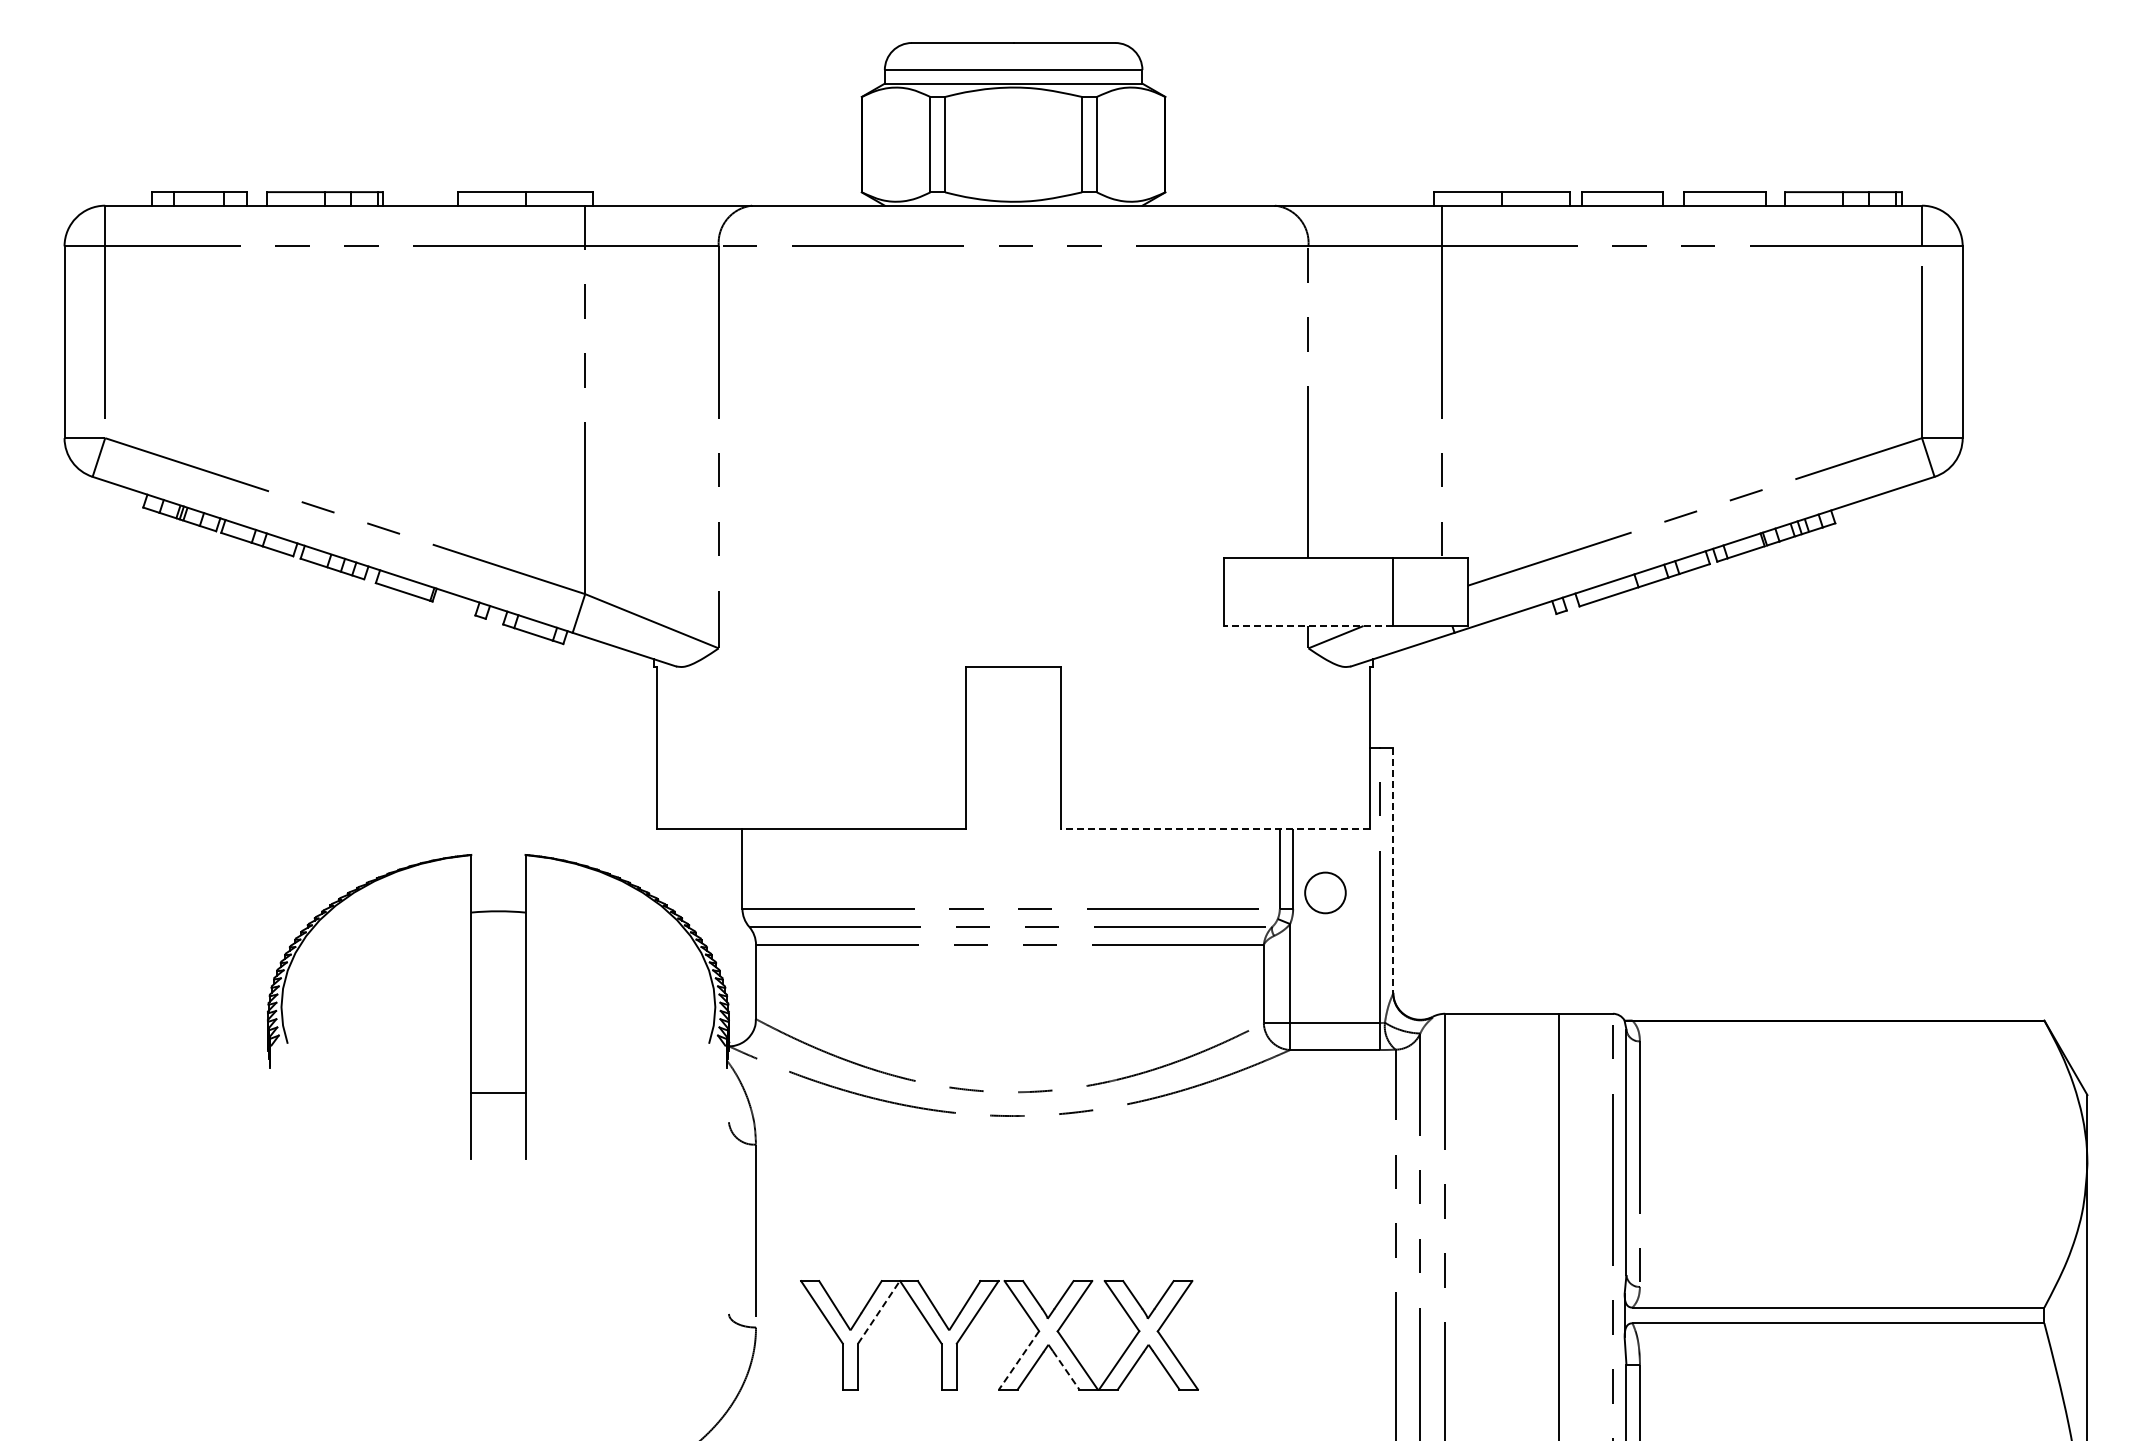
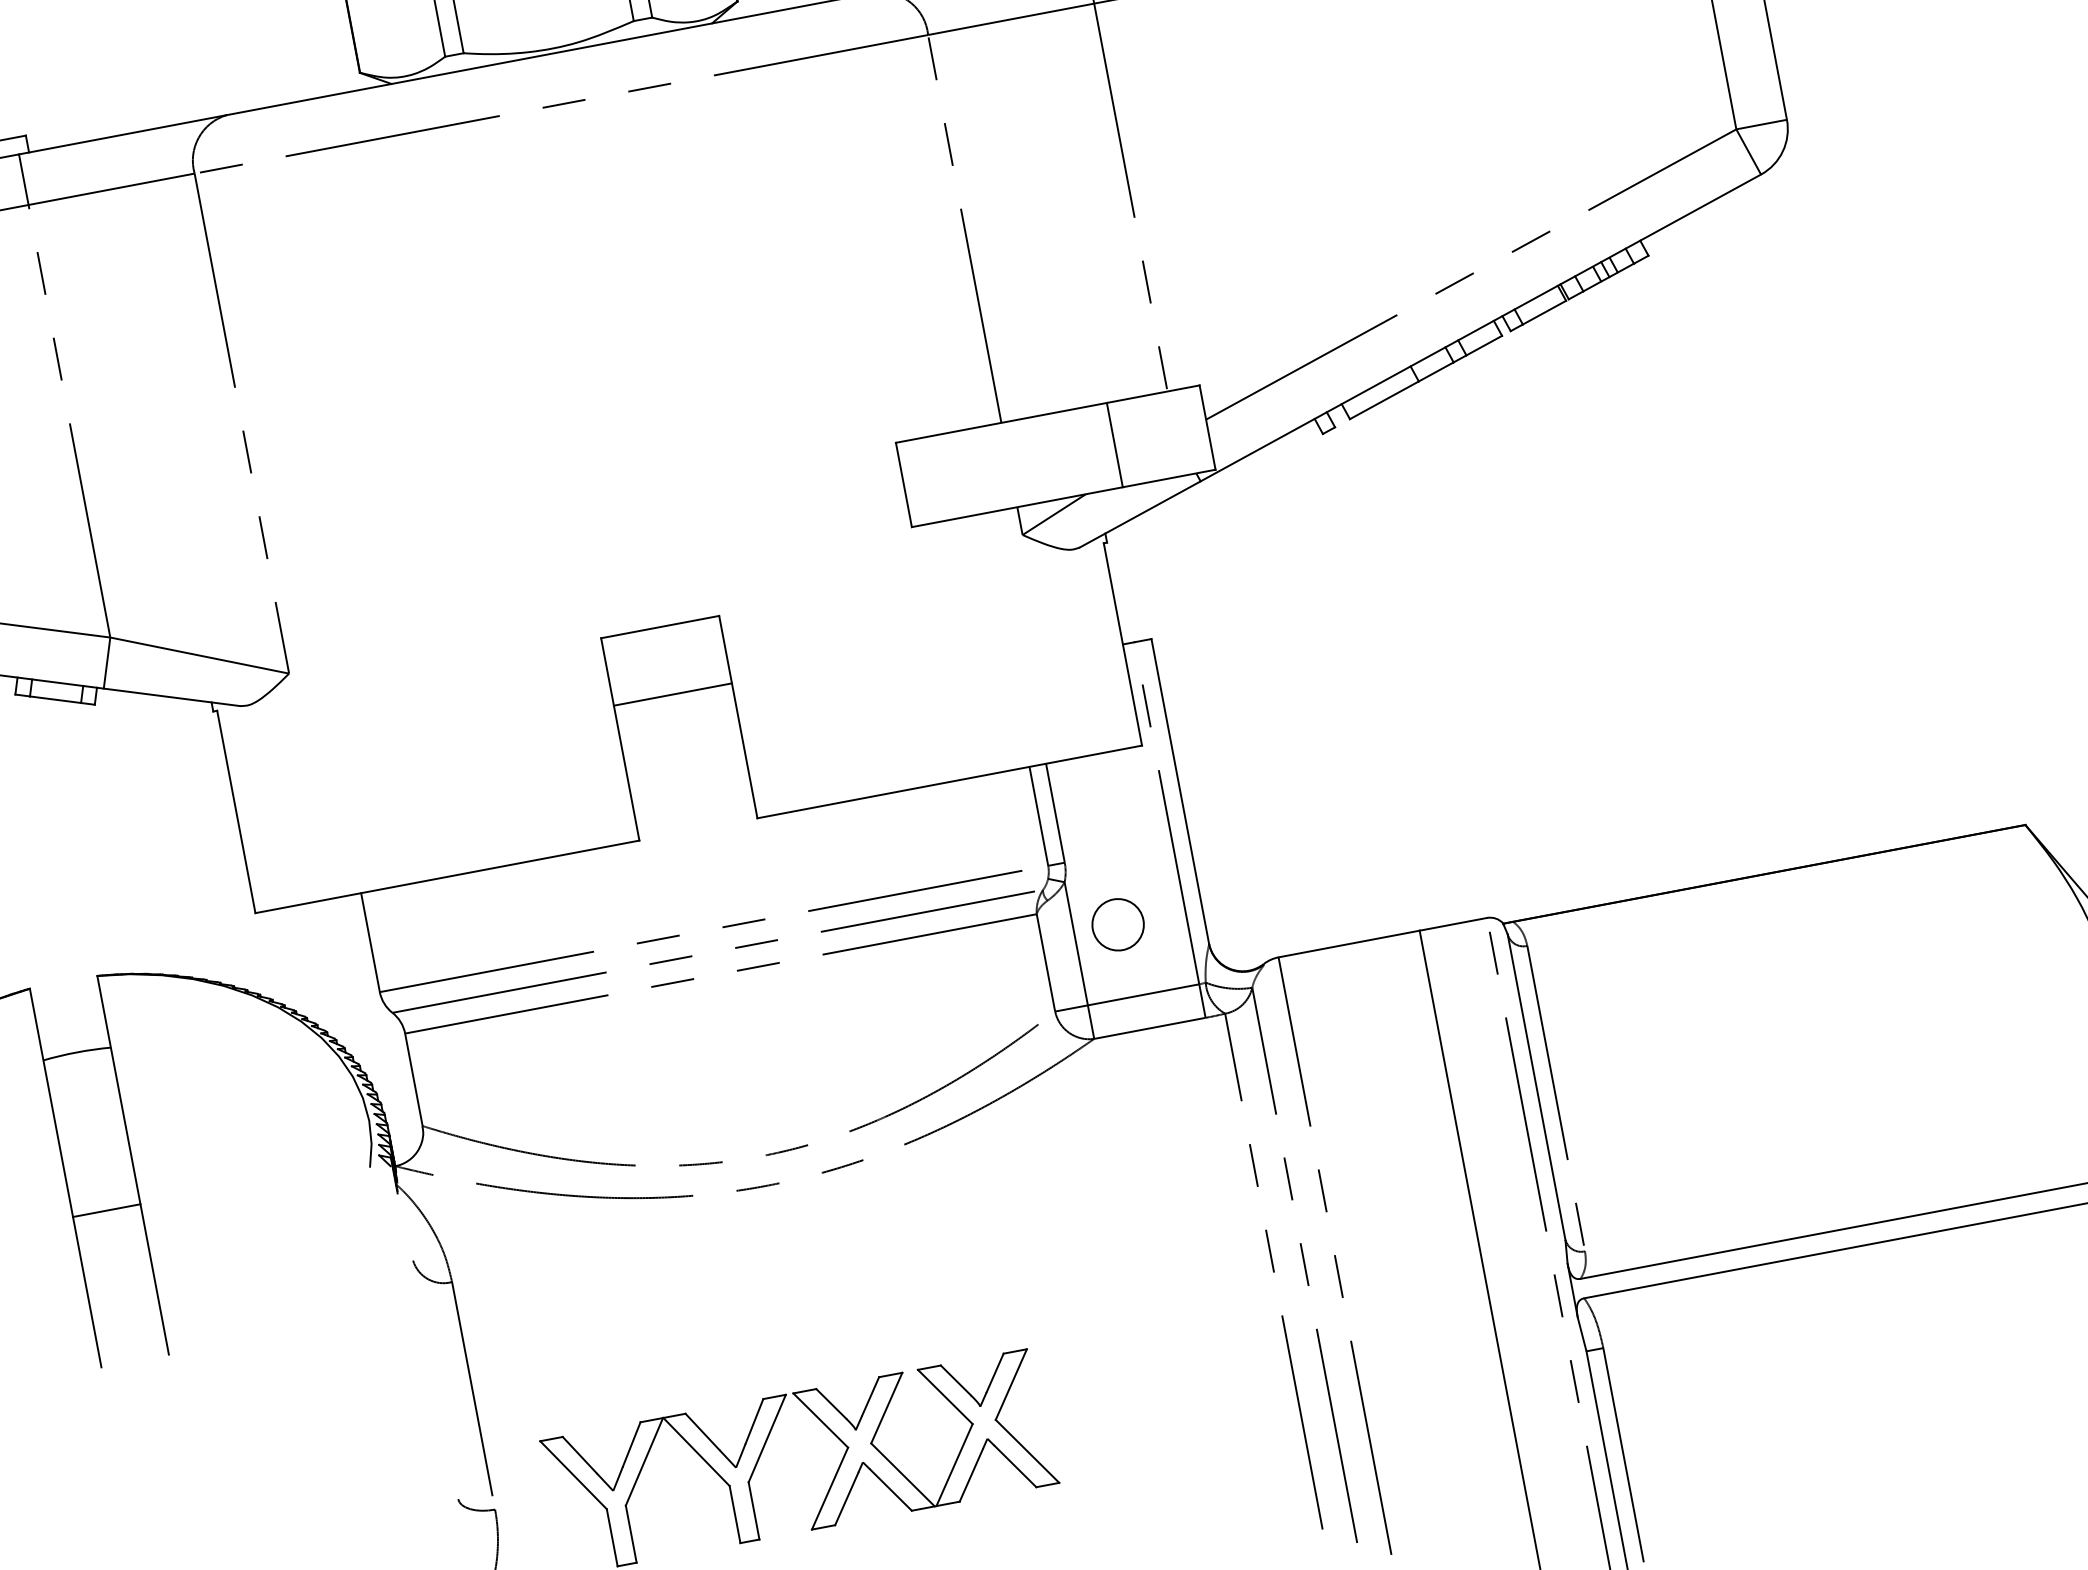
line: (1308, 626) -> (1017, 507), dashed -> solid
line: (1013, 720) -> (672, 694), added
line: (1215, 829) -> (949, 782), dashed -> solid
line: (1393, 870) -> (1180, 791), dashed -> solid
circle: (1325, 892) -> (1118, 924), moved
line: (498, 1092) -> (106, 1210), moved
line: (878, 1312) -> (643, 1462), dashed -> solid
line: (1018, 1360) -> (829, 1488), dashed -> solid
line: (1066, 1370) -> (891, 1490), dashed -> solid

